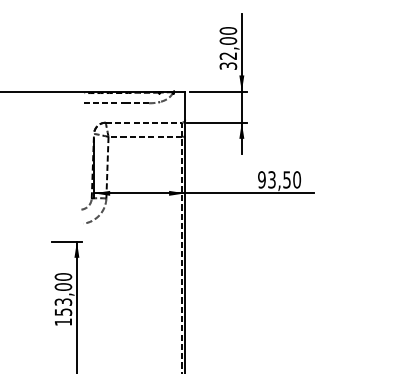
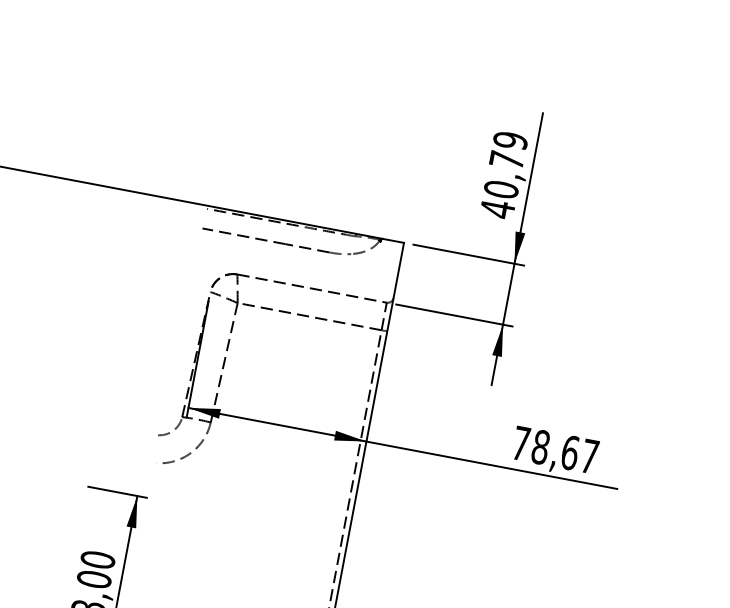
text: (228, 48) -> (504, 174), 32,00 -> 40,79
text: (279, 179) -> (555, 449), 93,50 -> 78,67

